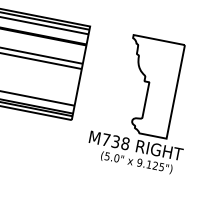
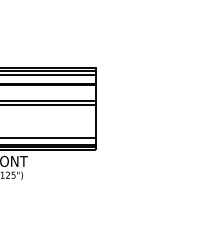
part: (144, 102) -> (154, 123), removed

